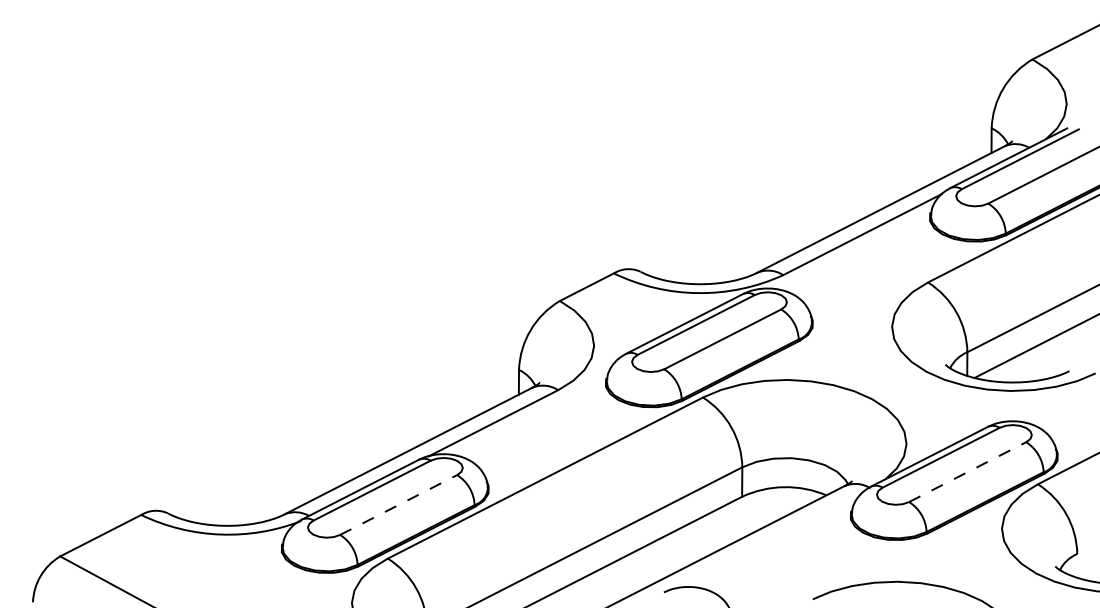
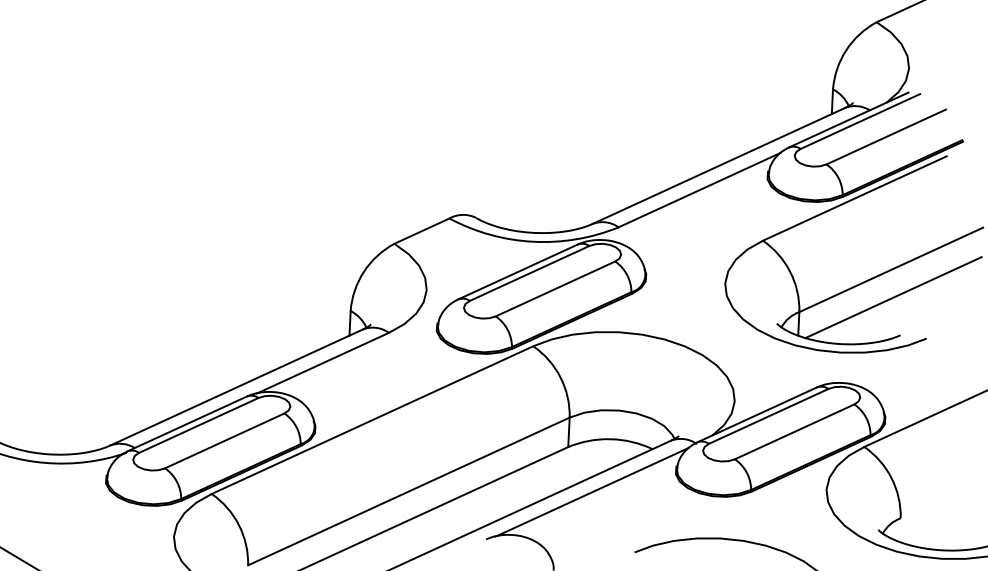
line: (967, 472) -> (794, 432), dashed -> solid
line: (398, 505) -> (224, 441), dashed -> solid
line: (767, 540) -> (591, 491), added

